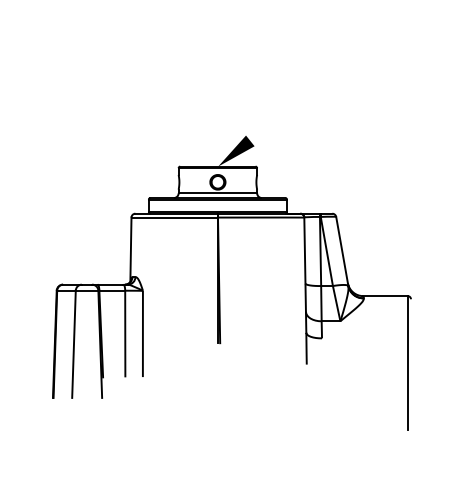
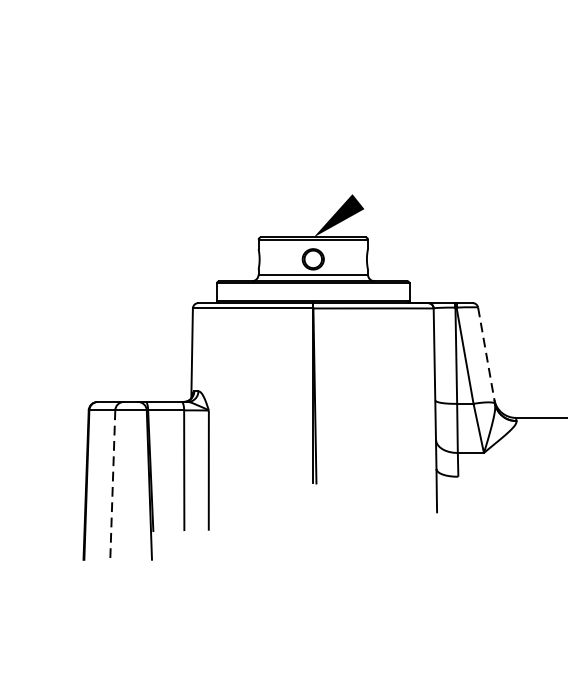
line: (342, 251) -> (486, 355), solid -> dashed
line: (73, 344) -> (112, 485), solid -> dashed

